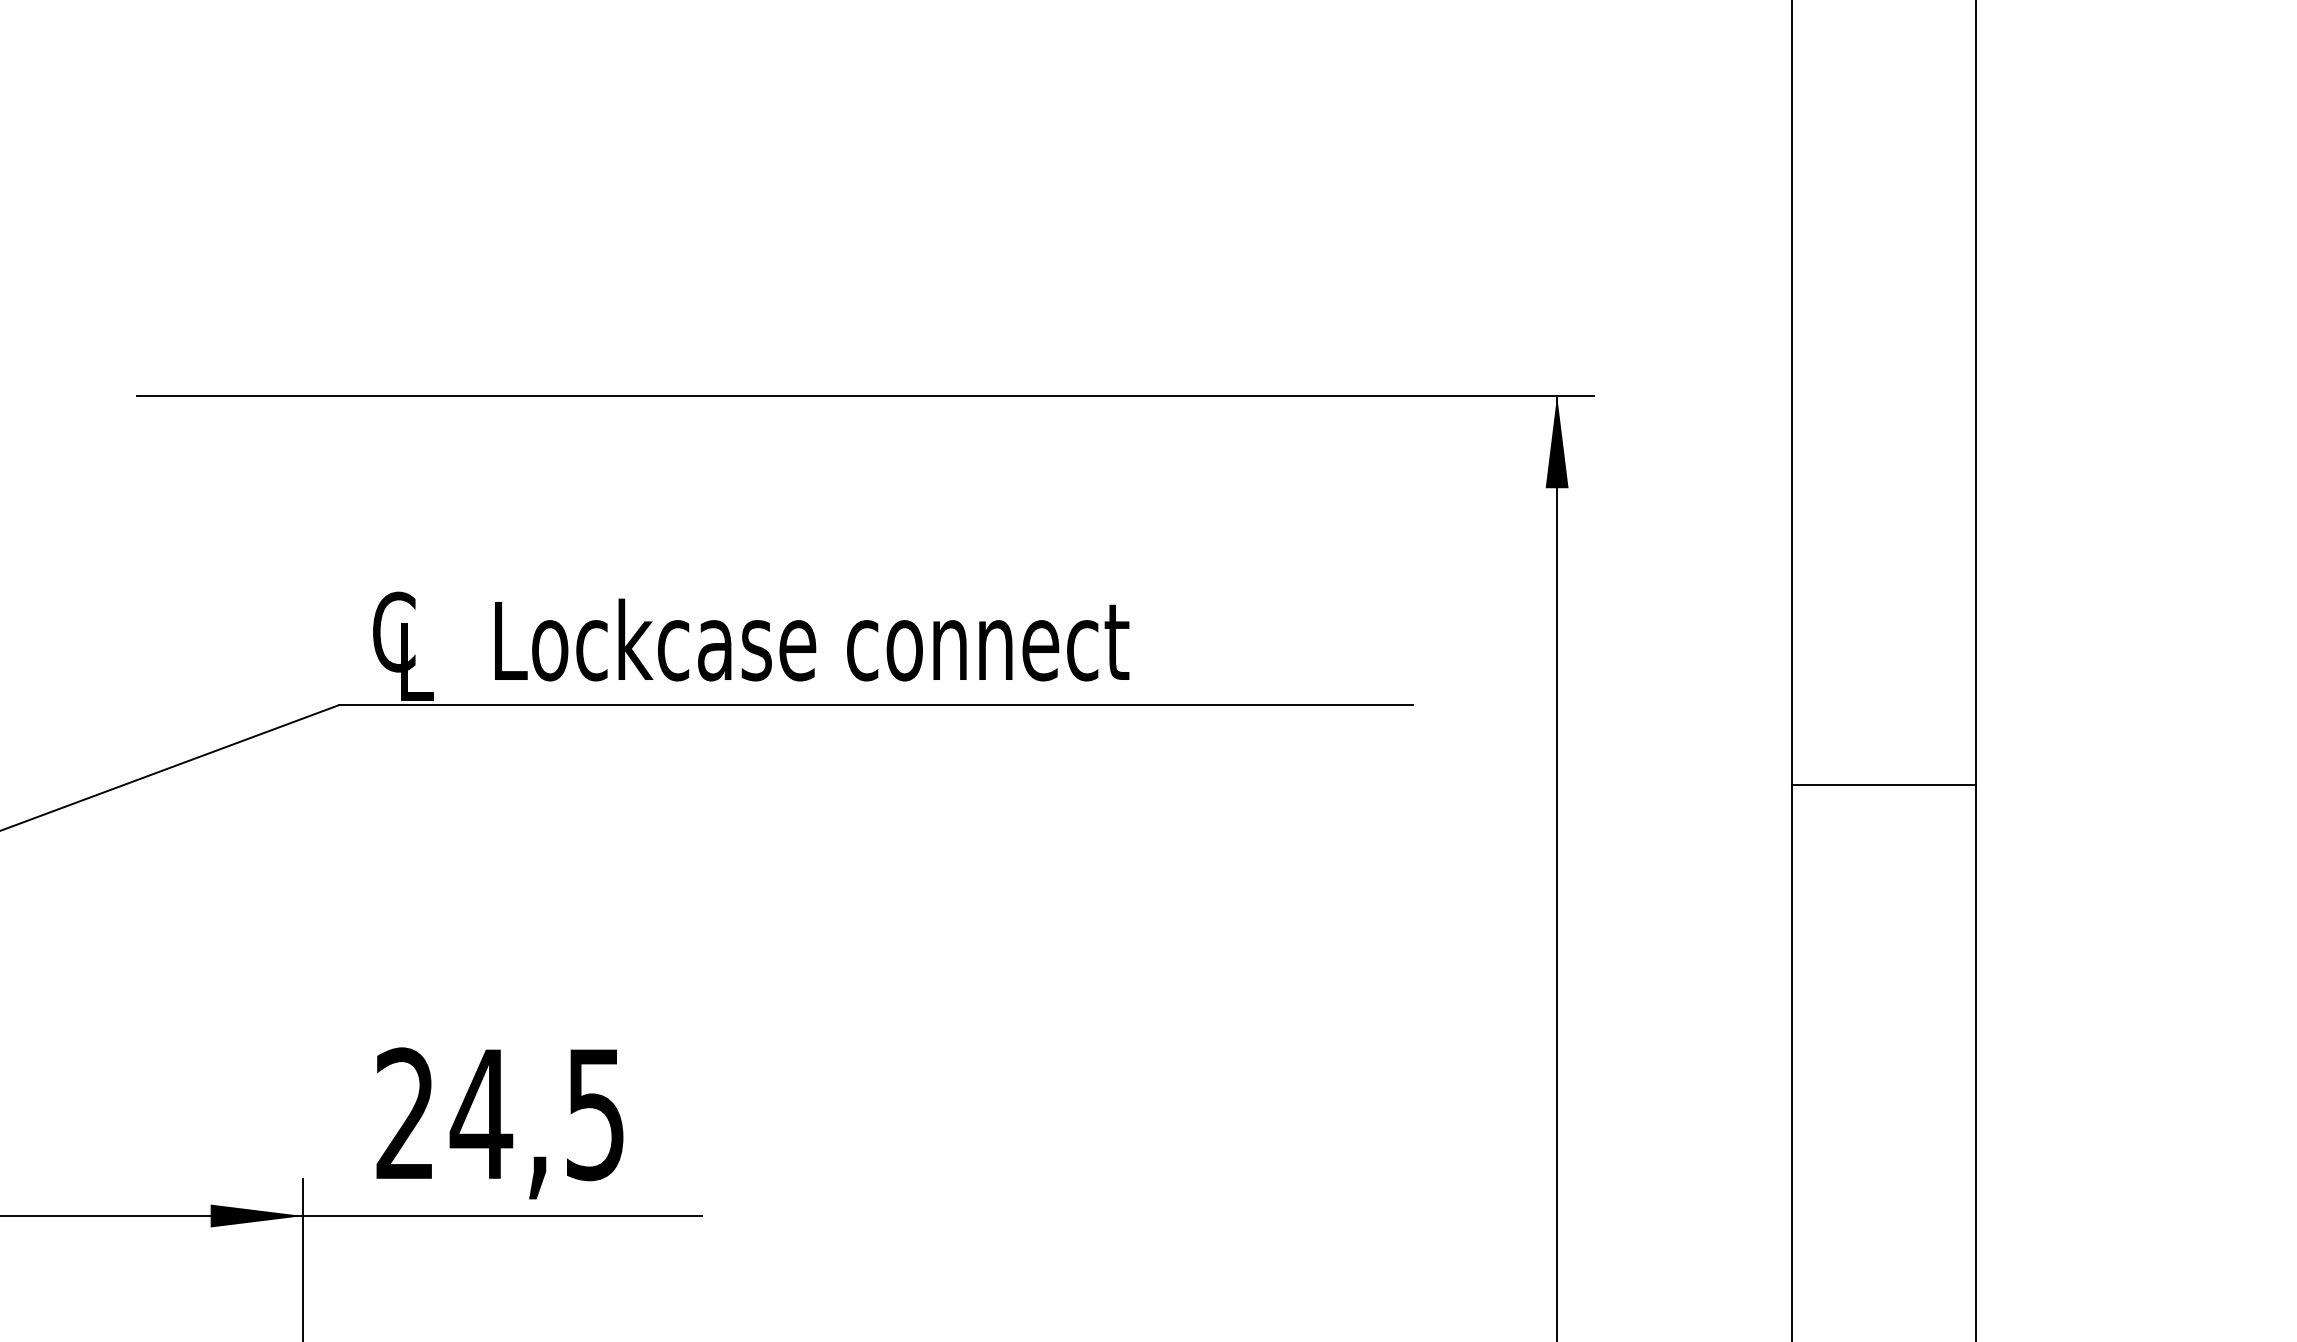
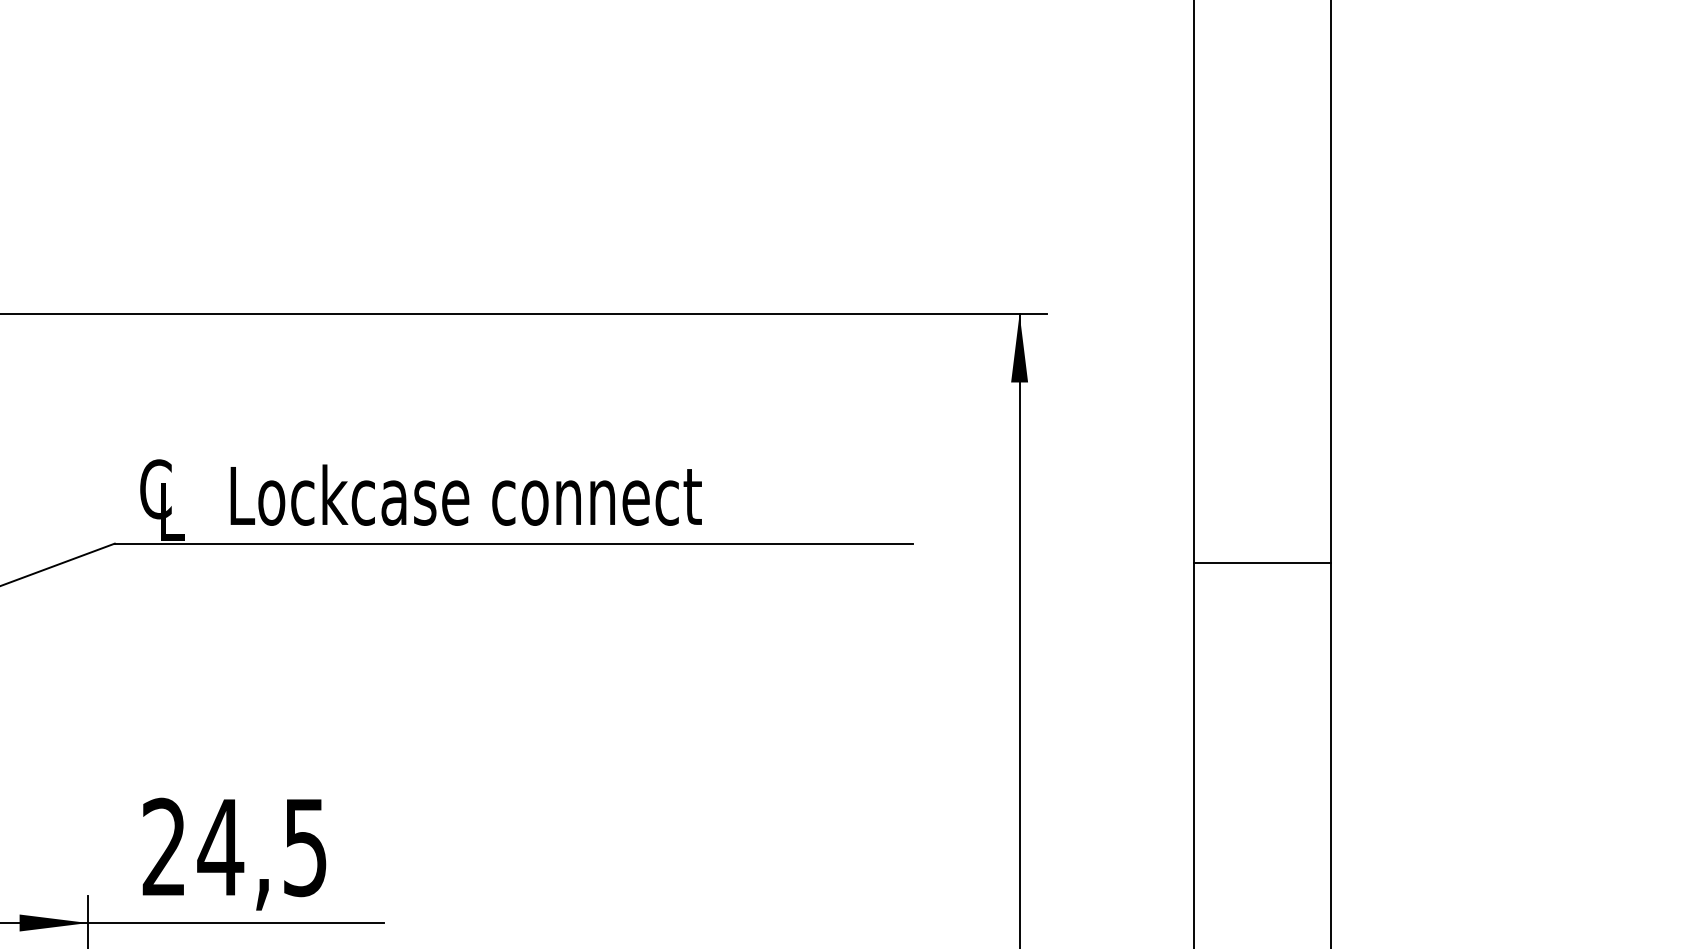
line: (1883, 784) -> (1262, 562), moved

